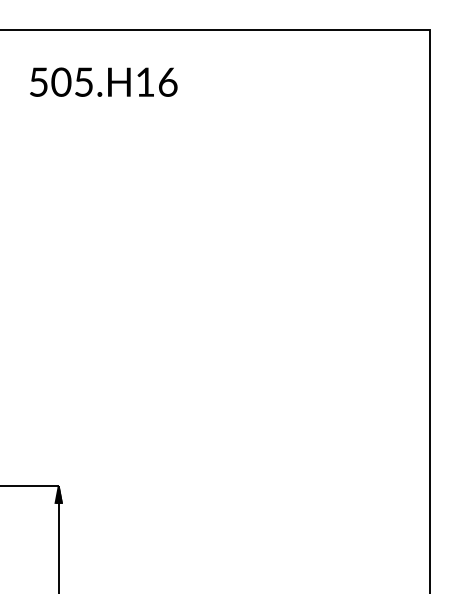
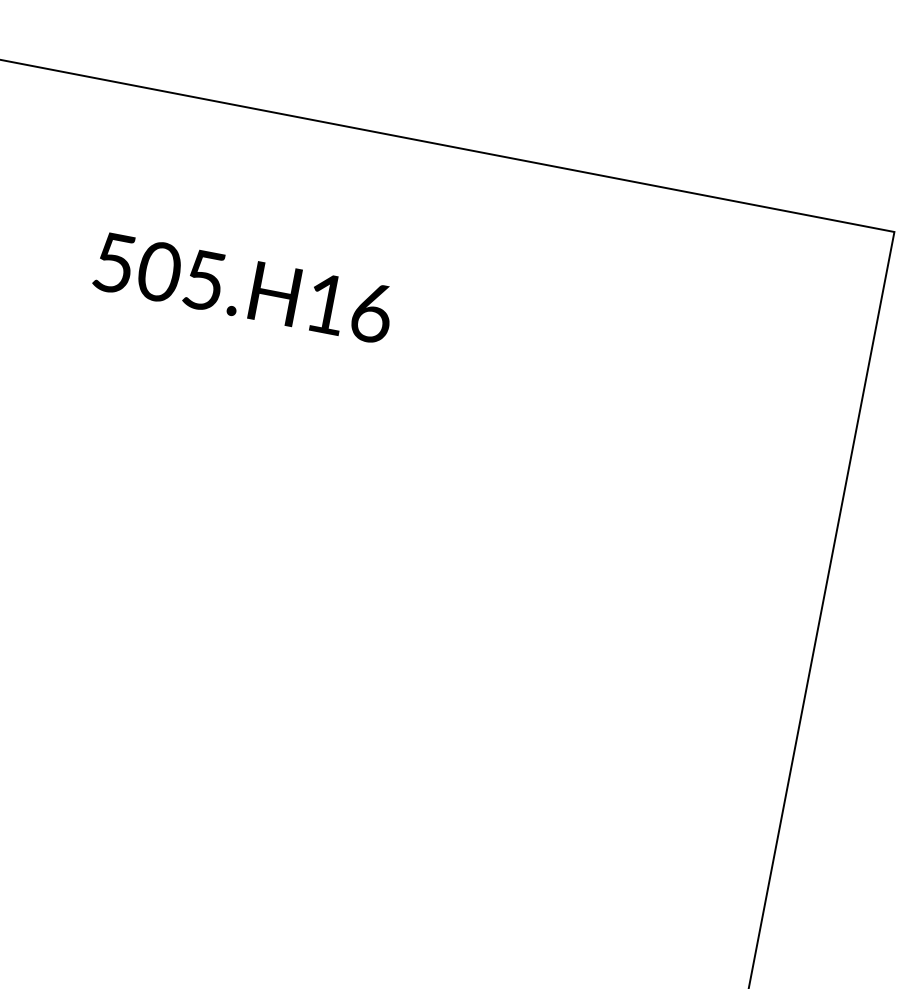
text: (103, 81) -> (243, 286), moved

